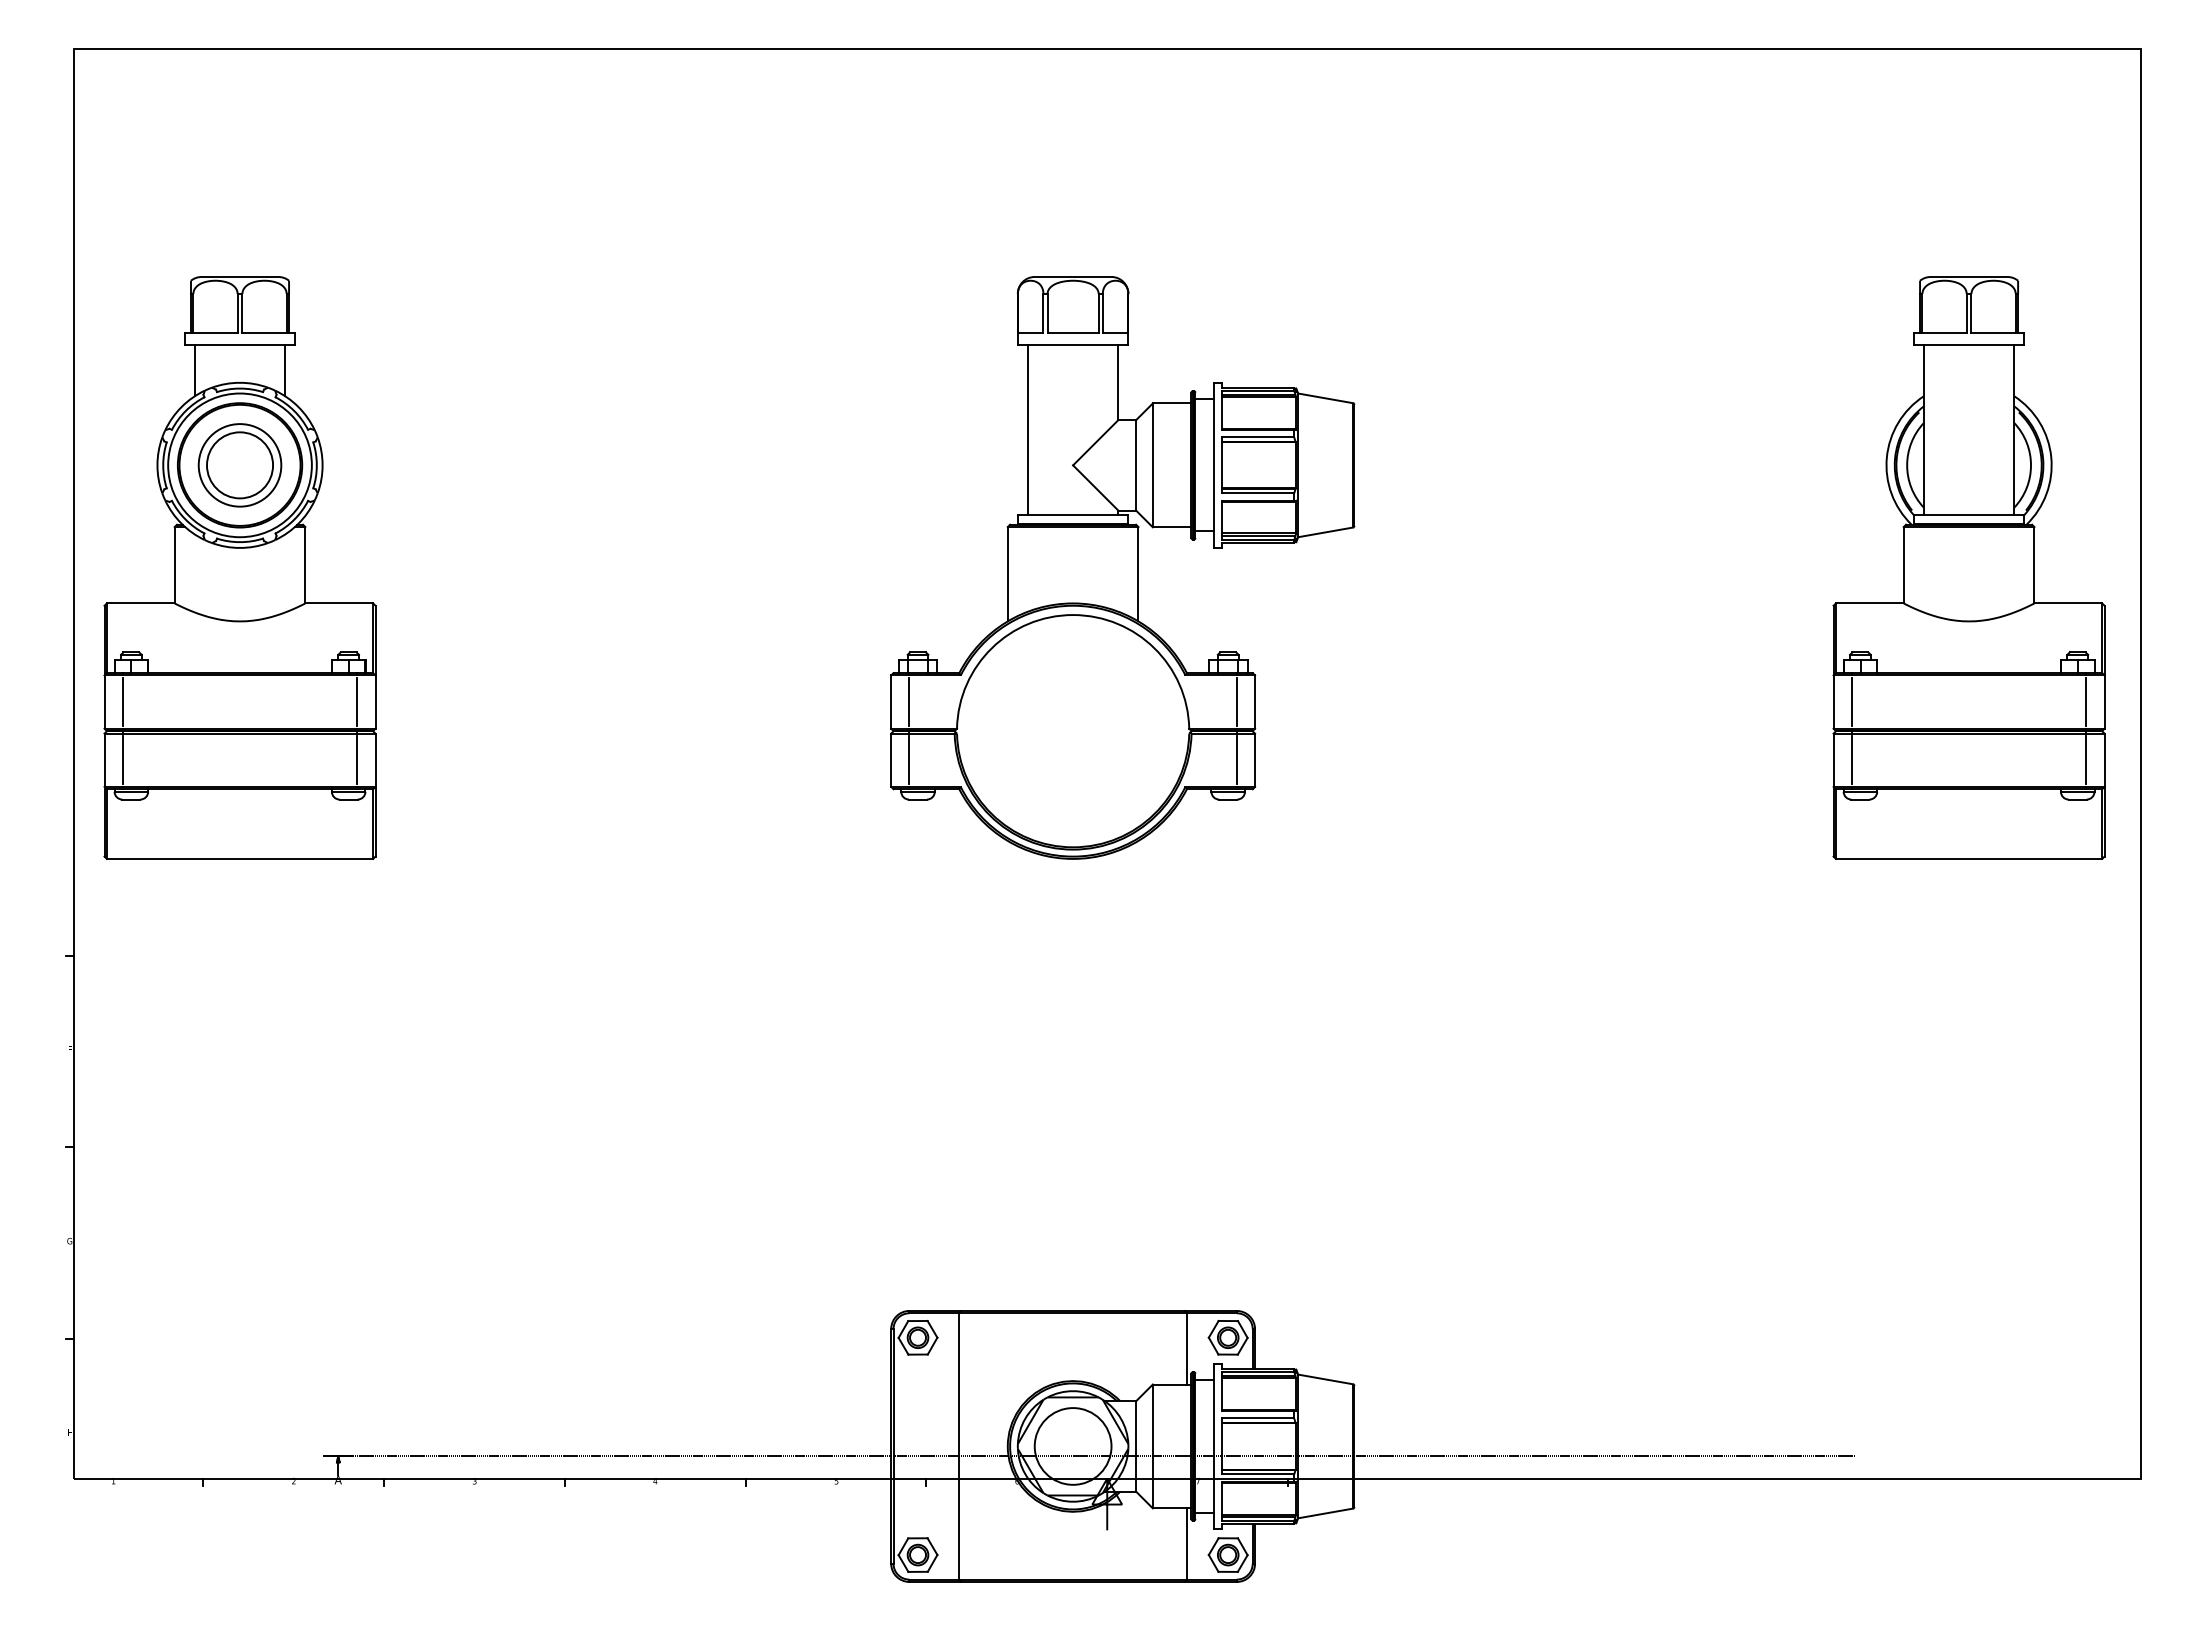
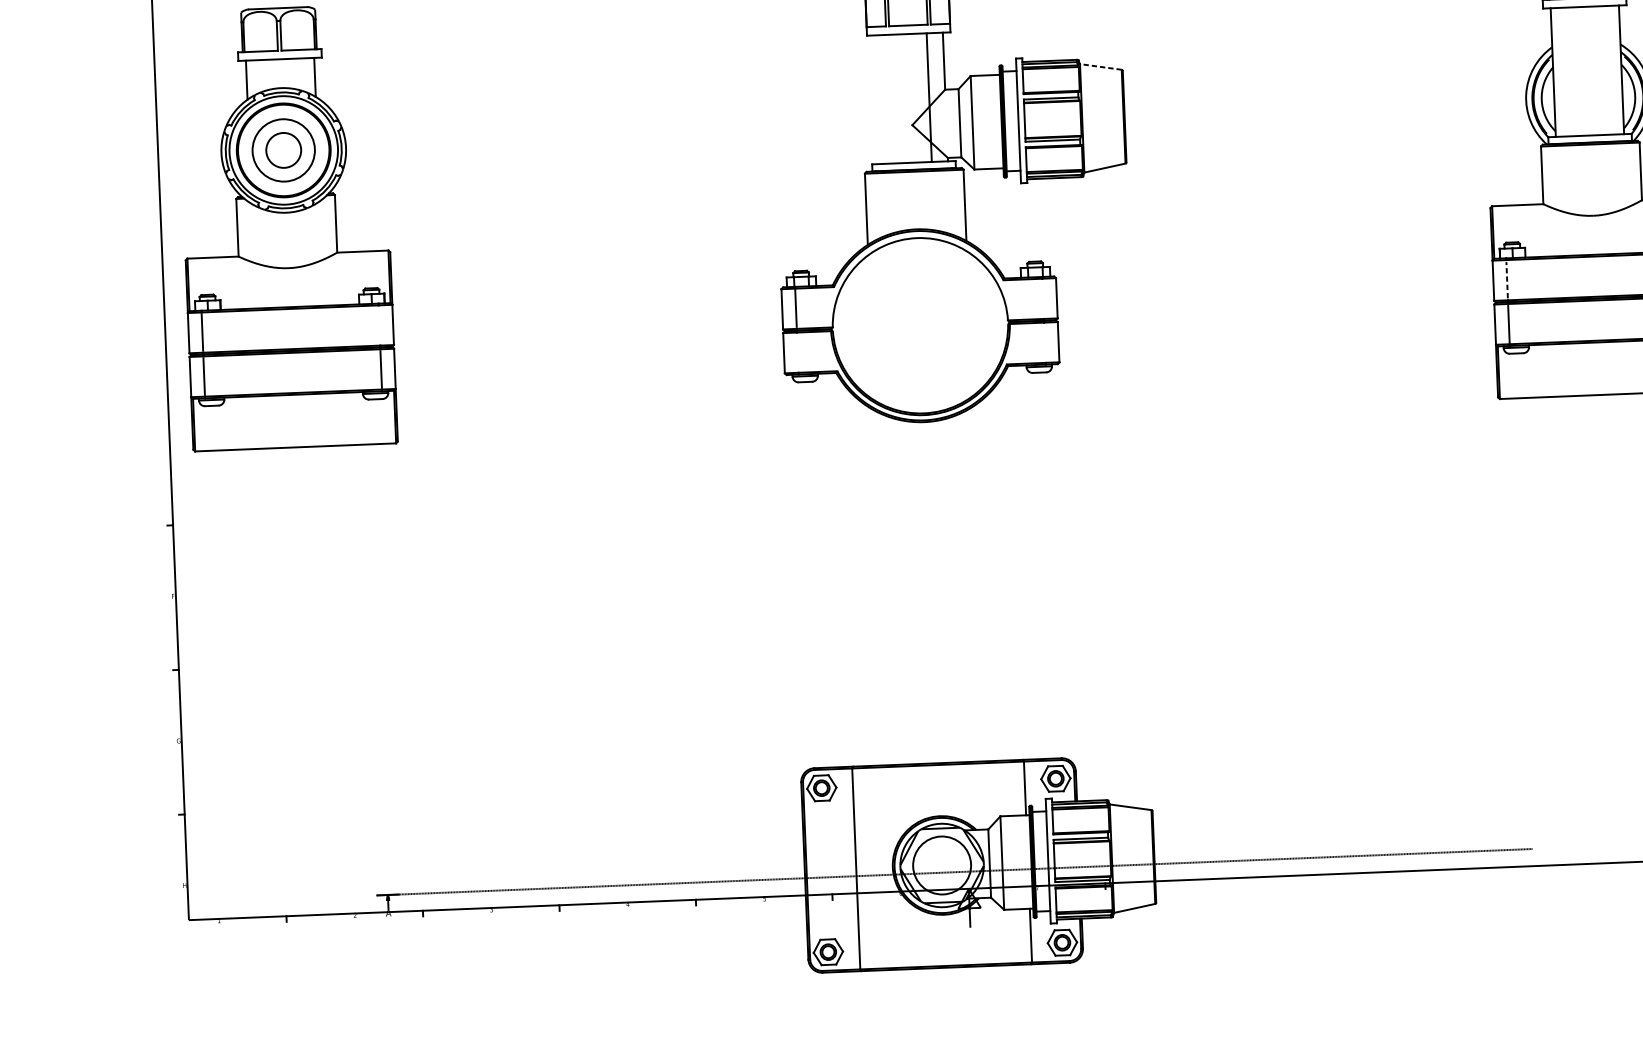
line: (1325, 398) -> (1100, 67), solid -> dashed
line: (1027, 429) -> (928, 97), moved
circle: (240, 465) -> (284, 150), size x0.7
line: (357, 702) -> (379, 325), removed
line: (1236, 702) -> (1042, 299), removed
line: (1851, 702) -> (1506, 280), solid -> dashed
line: (909, 760) -> (797, 352), removed
line: (1236, 760) -> (1044, 342), removed

